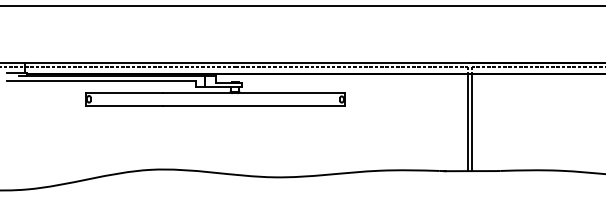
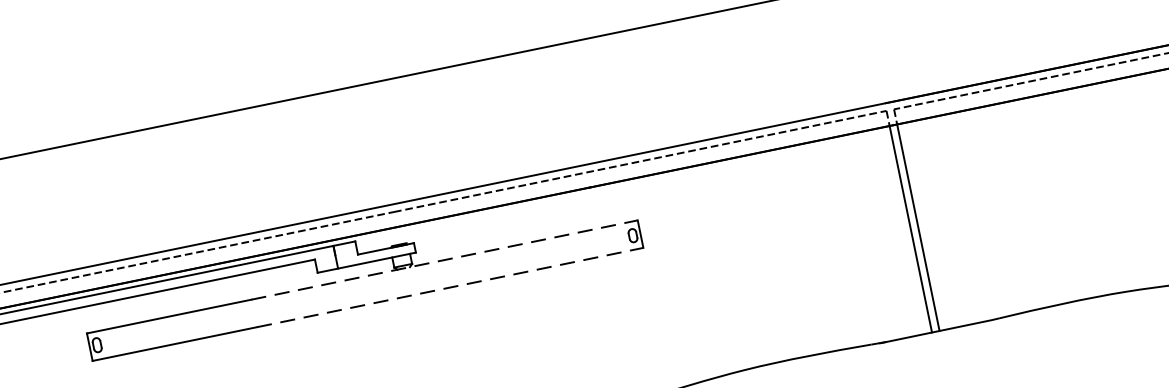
line: (254, 93) -> (445, 260), solid -> dashed
line: (254, 105) -> (450, 286), solid -> dashed

